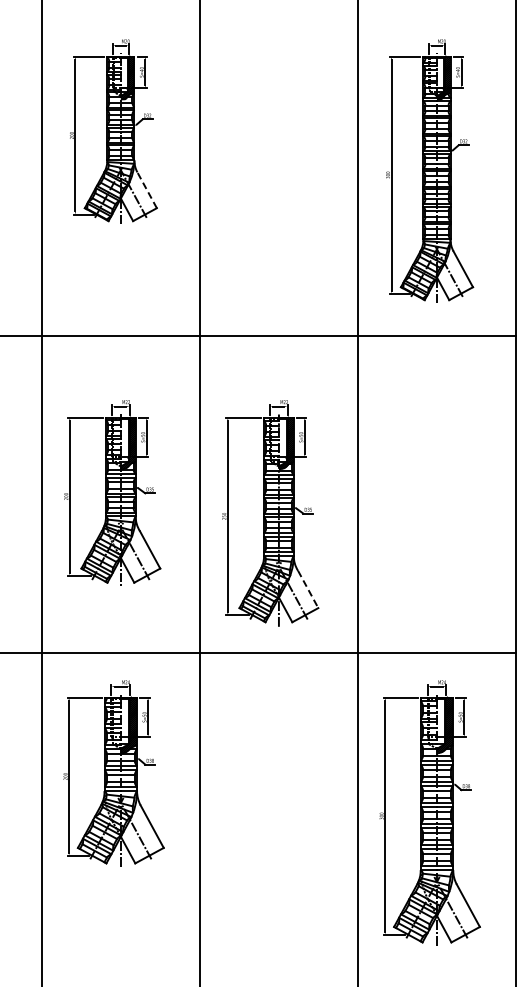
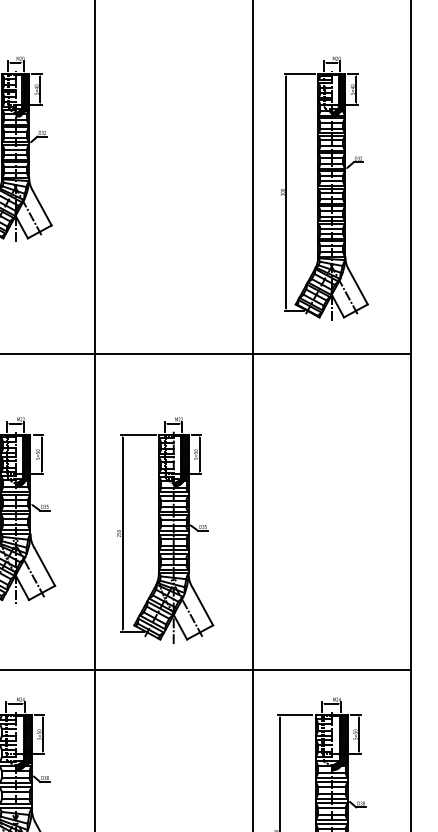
line: (146, 189) -> (41, 206), dashed -> solid
line: (308, 589) -> (203, 606), dashed -> solid

